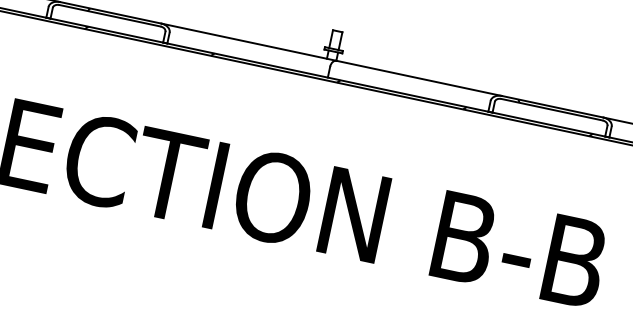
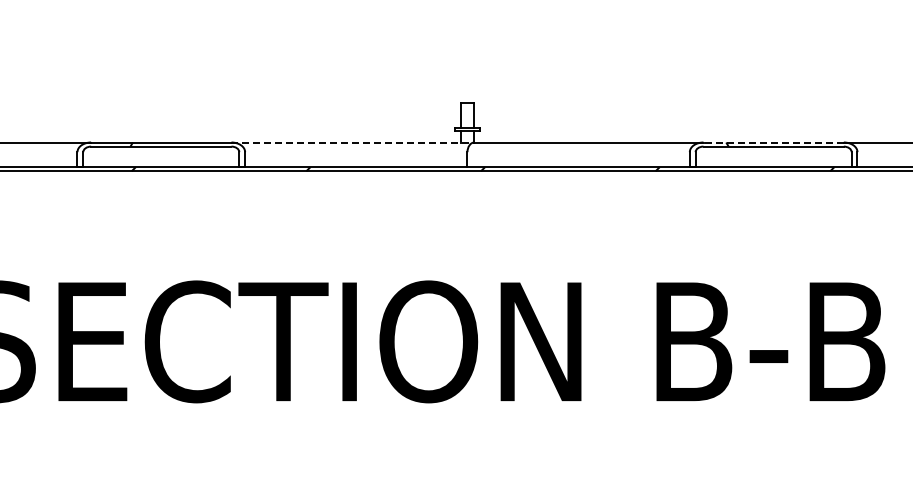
line: (249, 42) -> (353, 142), solid -> dashed
line: (552, 106) -> (773, 142), solid -> dashed

